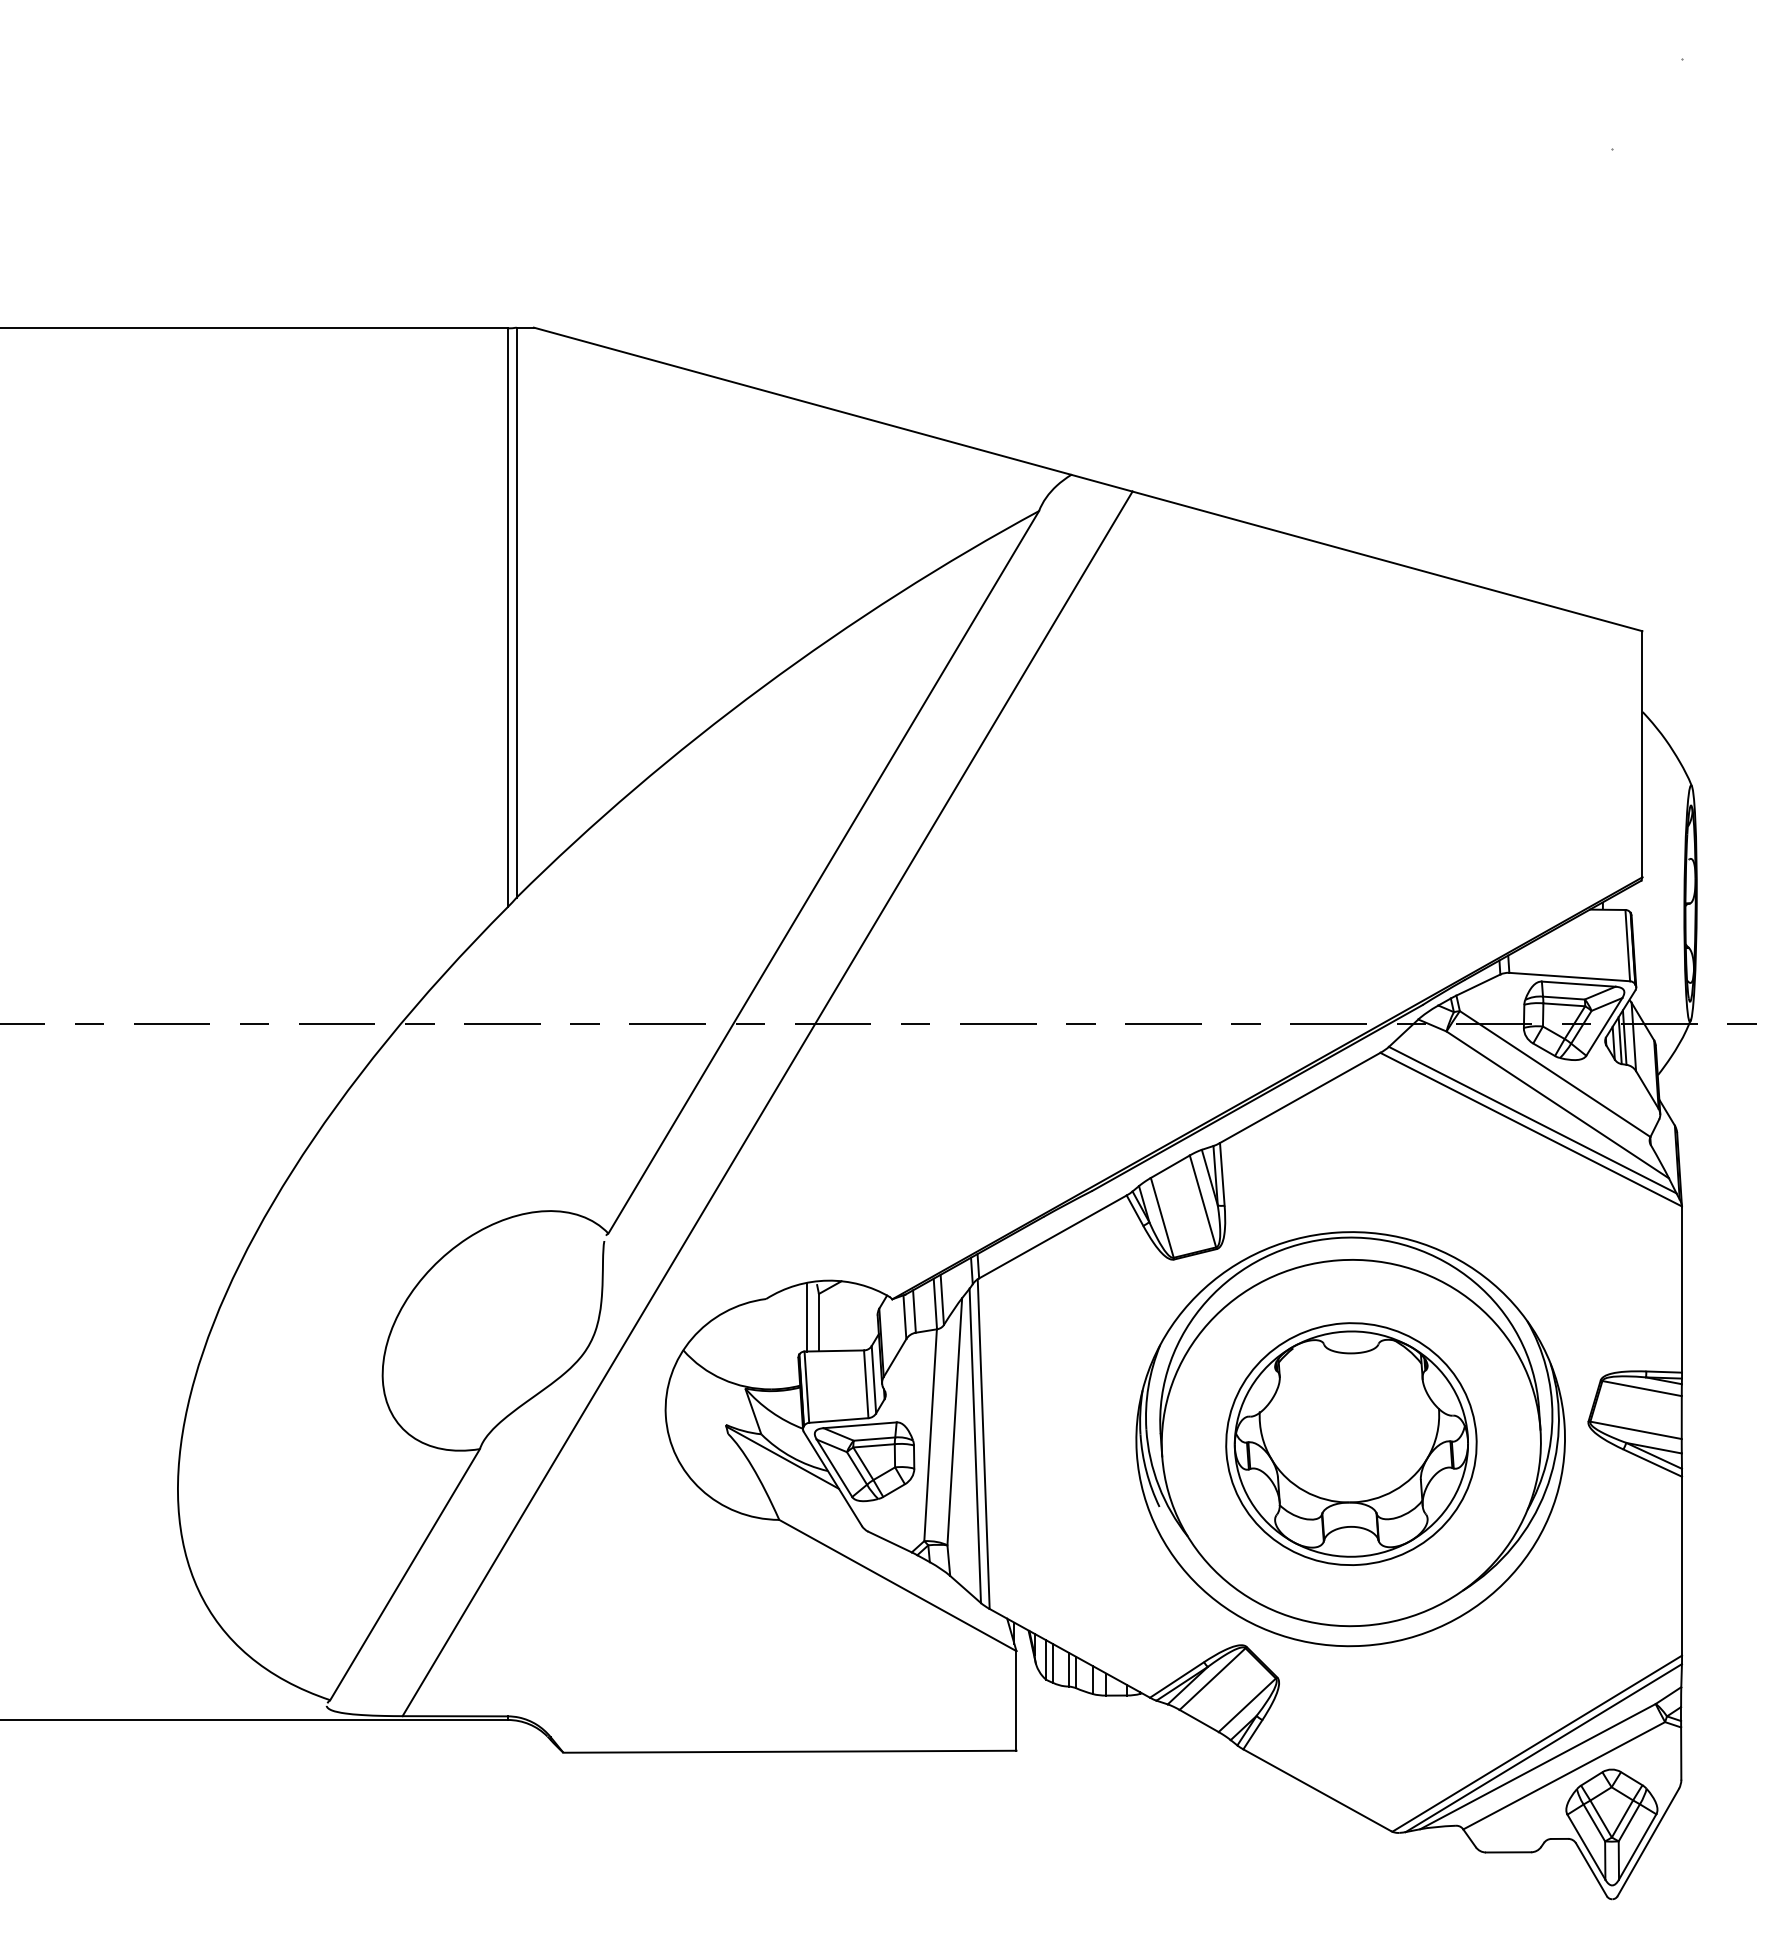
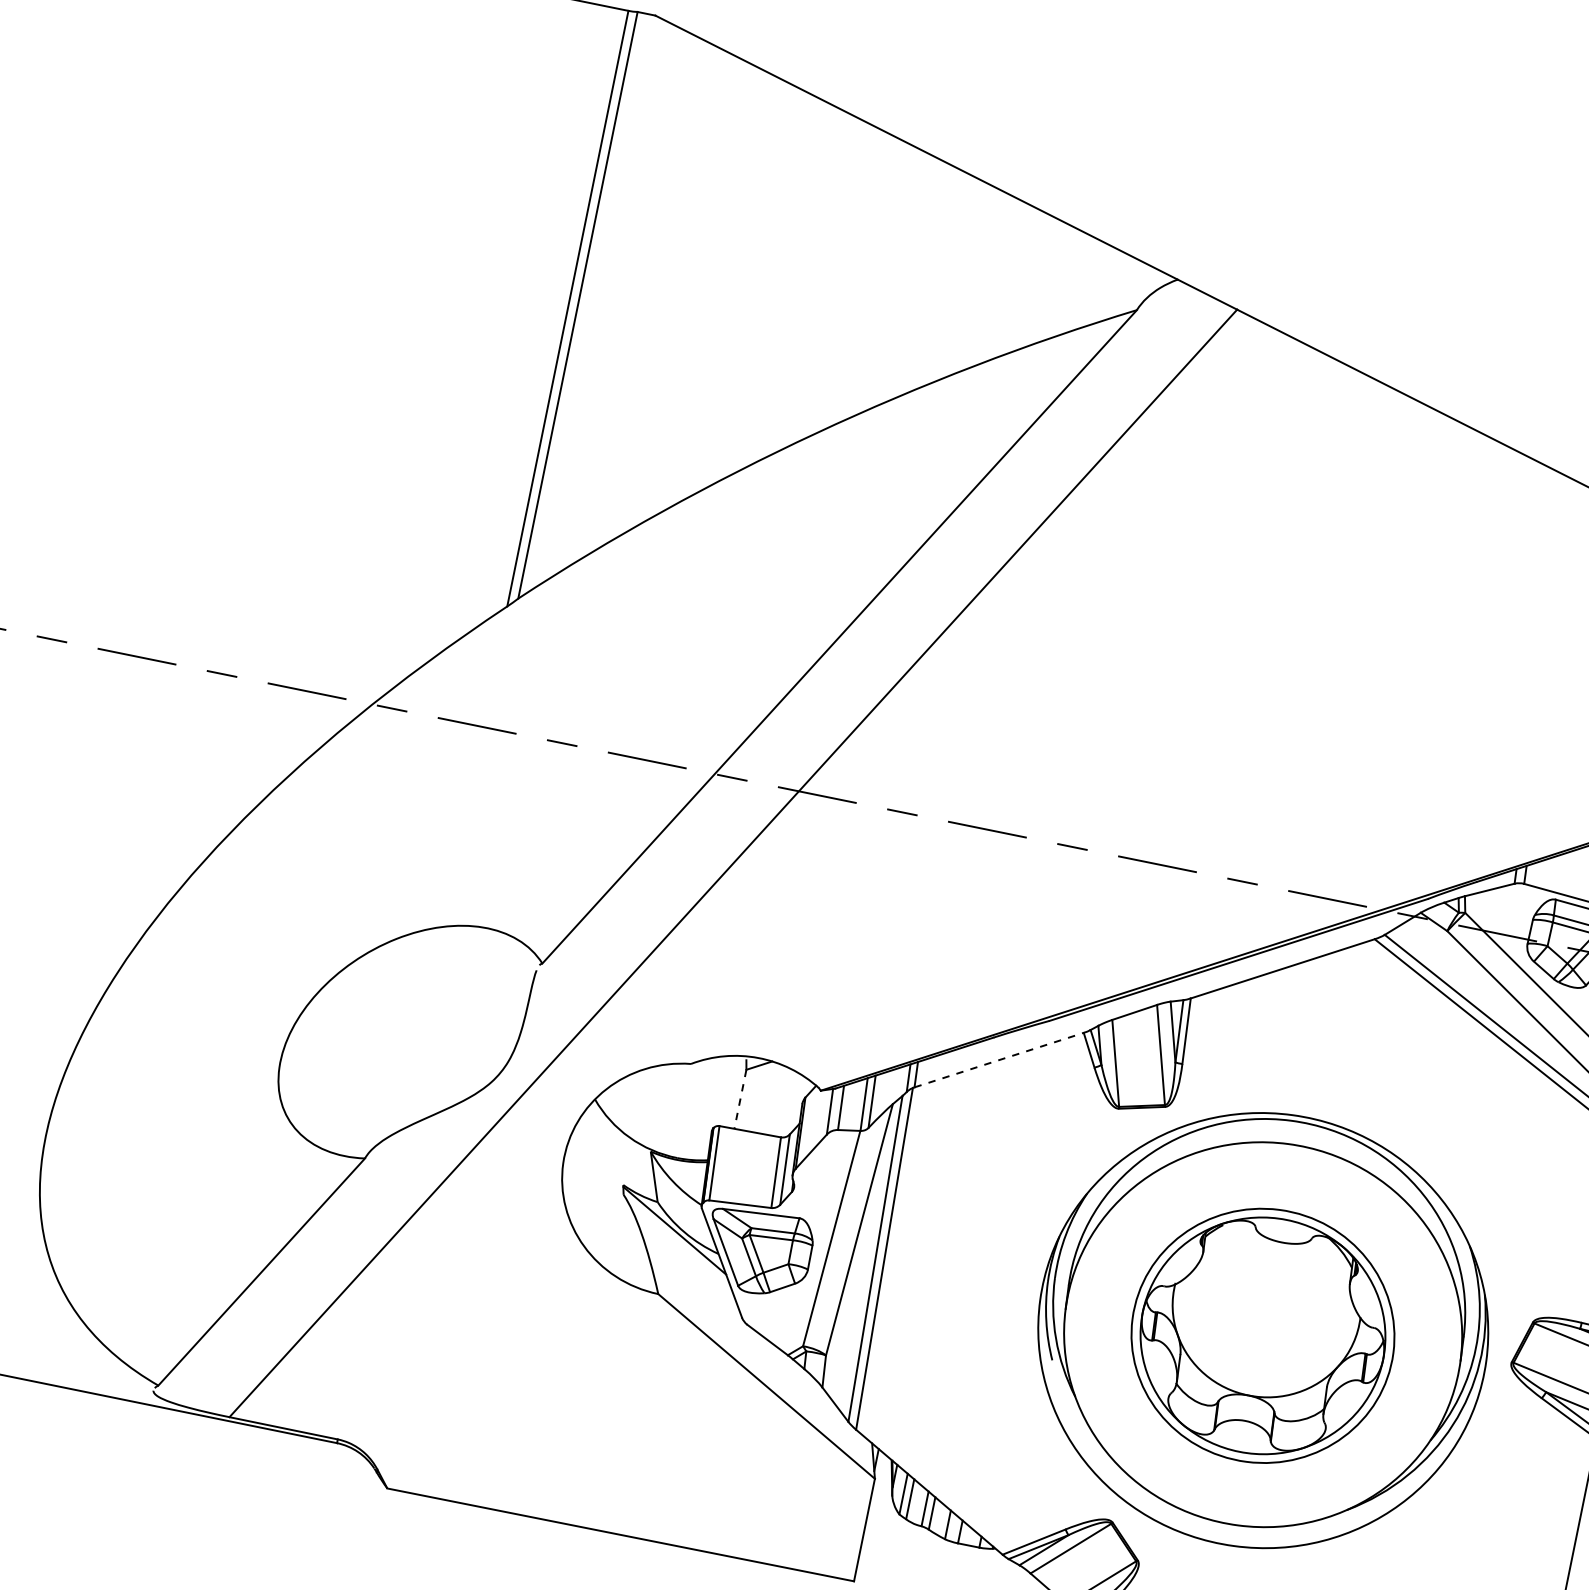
line: (1052, 1236) -> (998, 1059), solid -> dashed
line: (807, 1316) -> (729, 1090), removed
line: (818, 1322) -> (739, 1099), solid -> dashed

